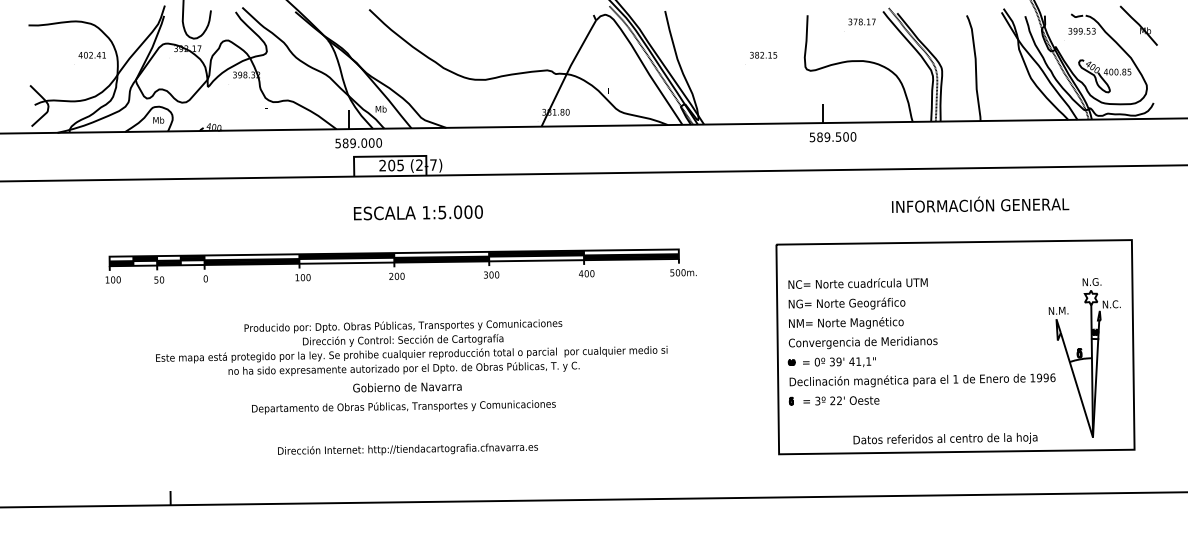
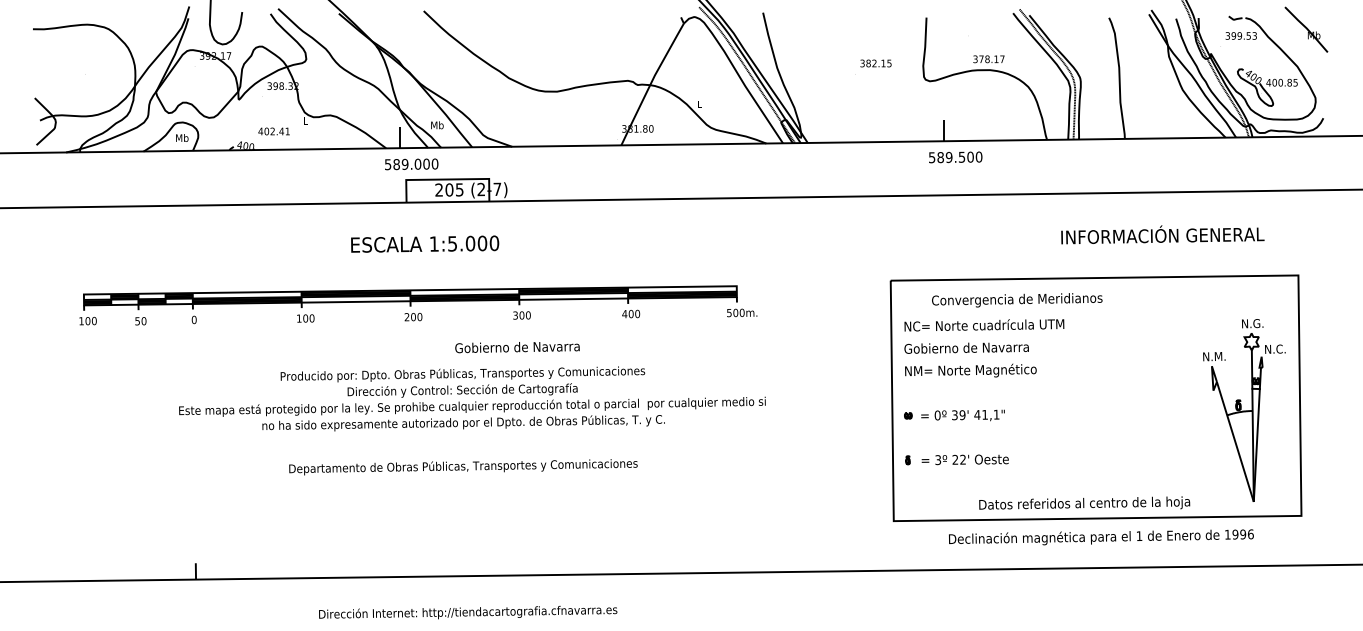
text: (861, 22) -> (988, 59), moved
text: (91, 55) -> (273, 131), moved
text: (980, 204) -> (1162, 234), moved
text: (418, 212) -> (425, 243), moved
part: (401, 266) -> (418, 305), moved
text: (846, 303) -> (971, 348), NG= Norte Geográfico -> Gobierno de Navarra
text: (863, 343) -> (1017, 300), moved
text: (922, 380) -> (1101, 537), moved
text: (407, 387) -> (517, 347), moved
text: (408, 449) -> (468, 612), moved

